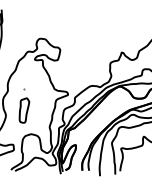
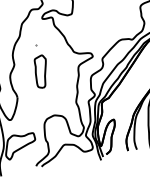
part: (24, 105) -> (40, 65), moved

